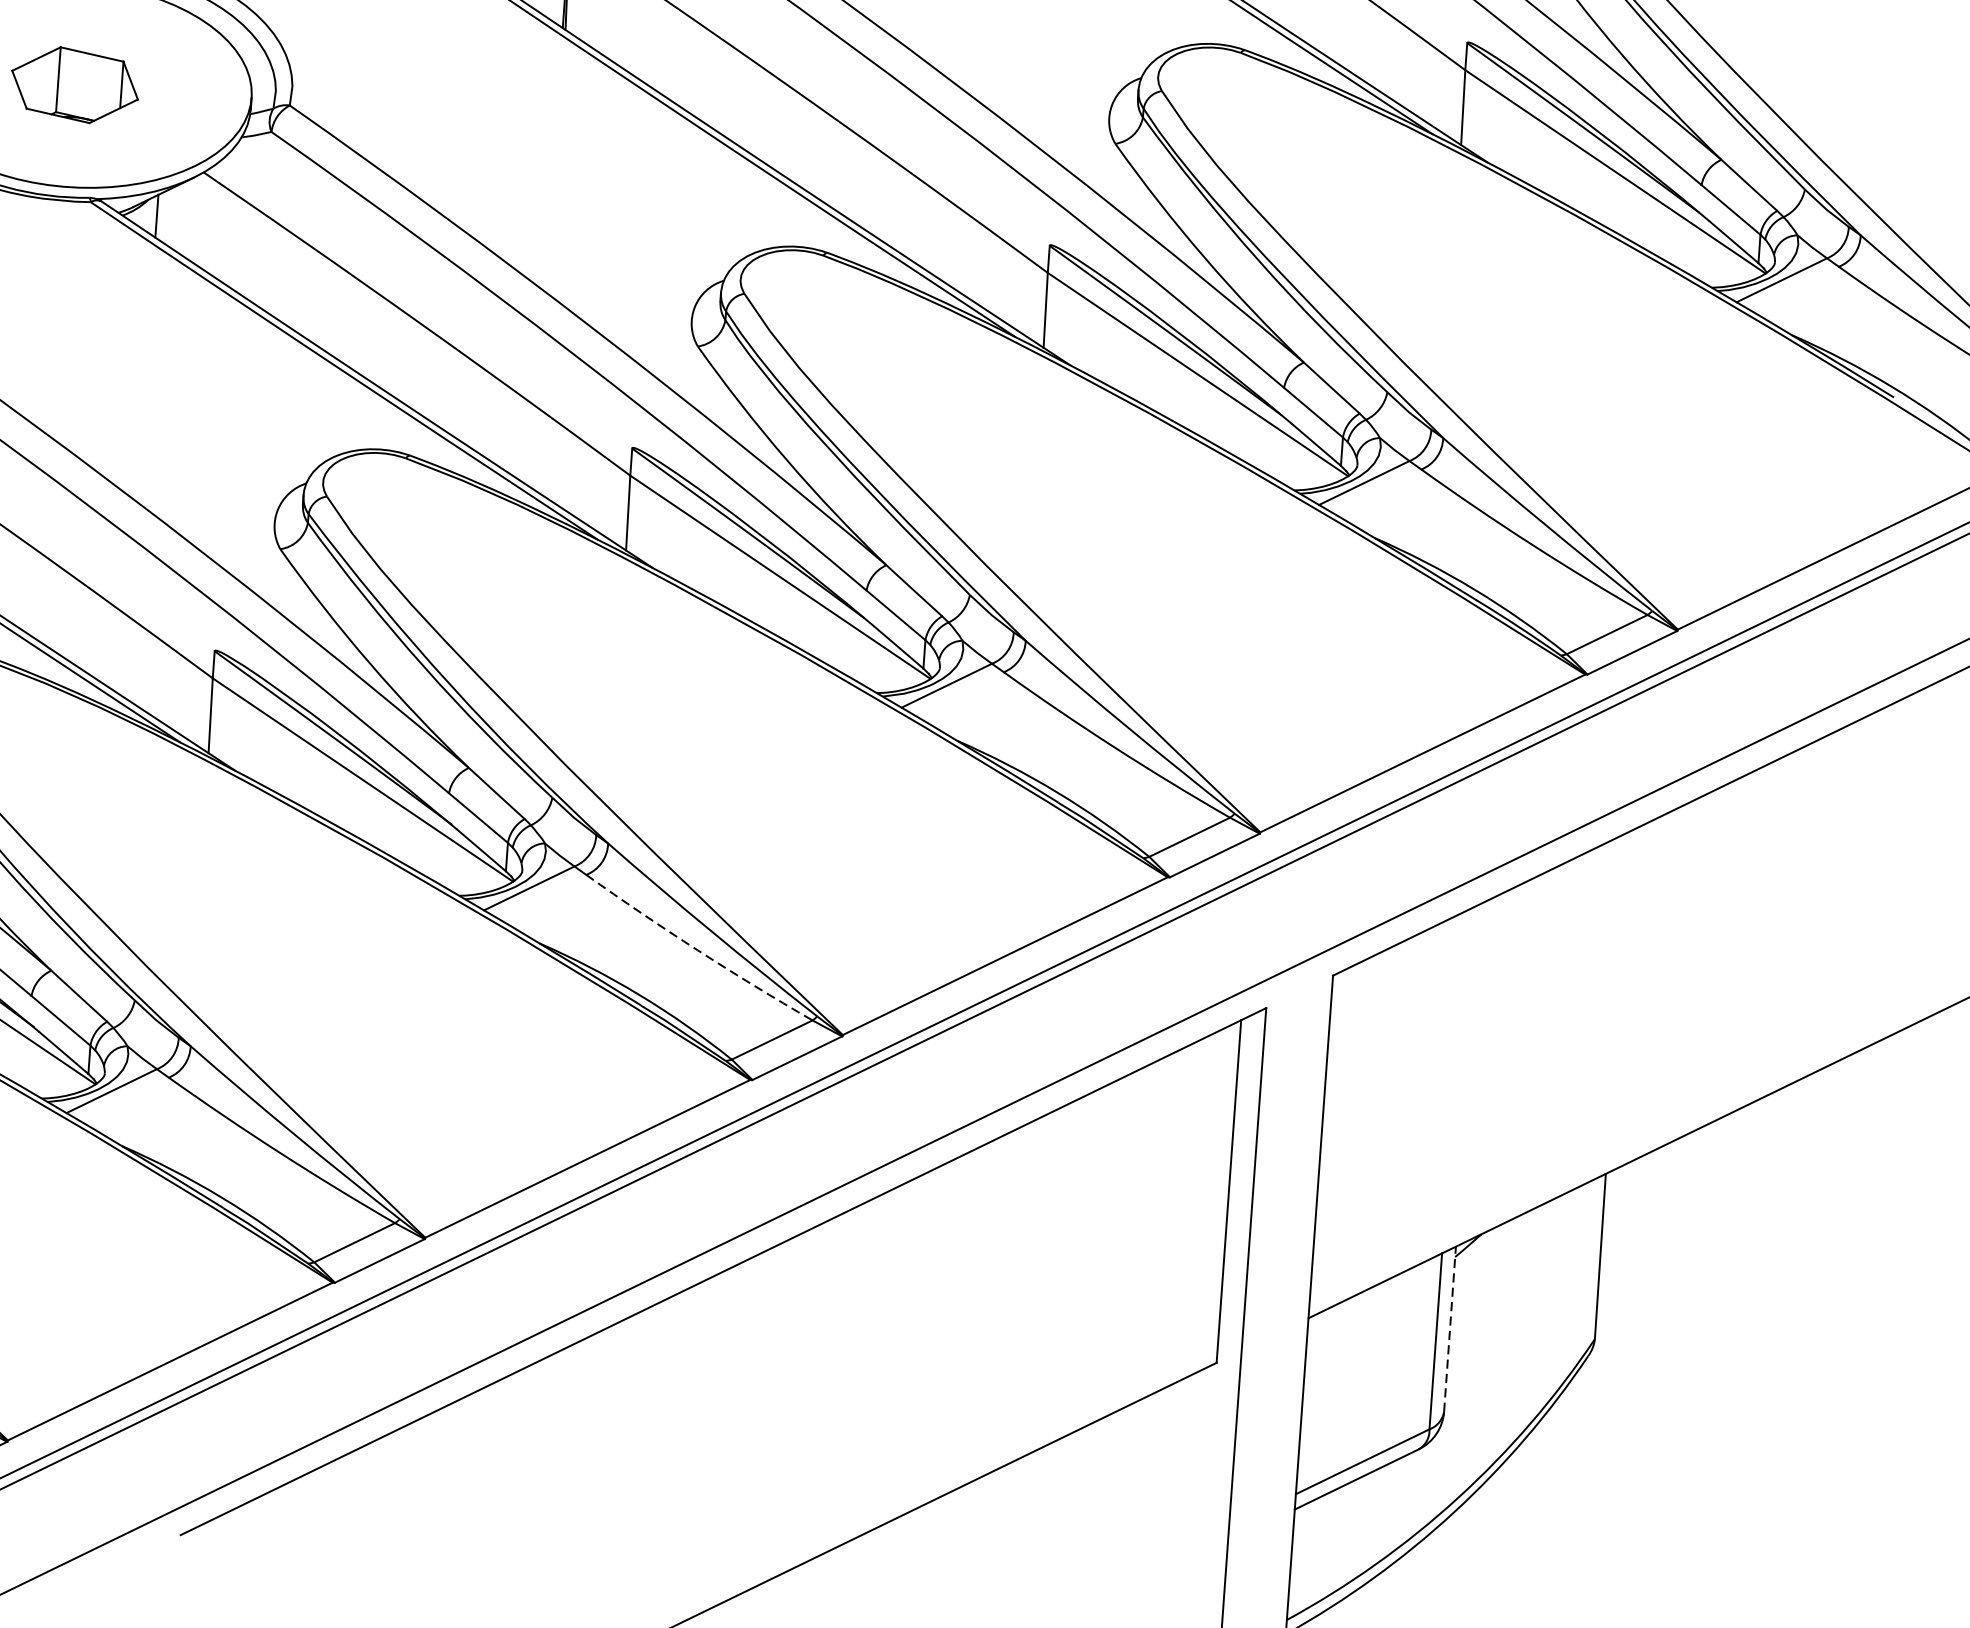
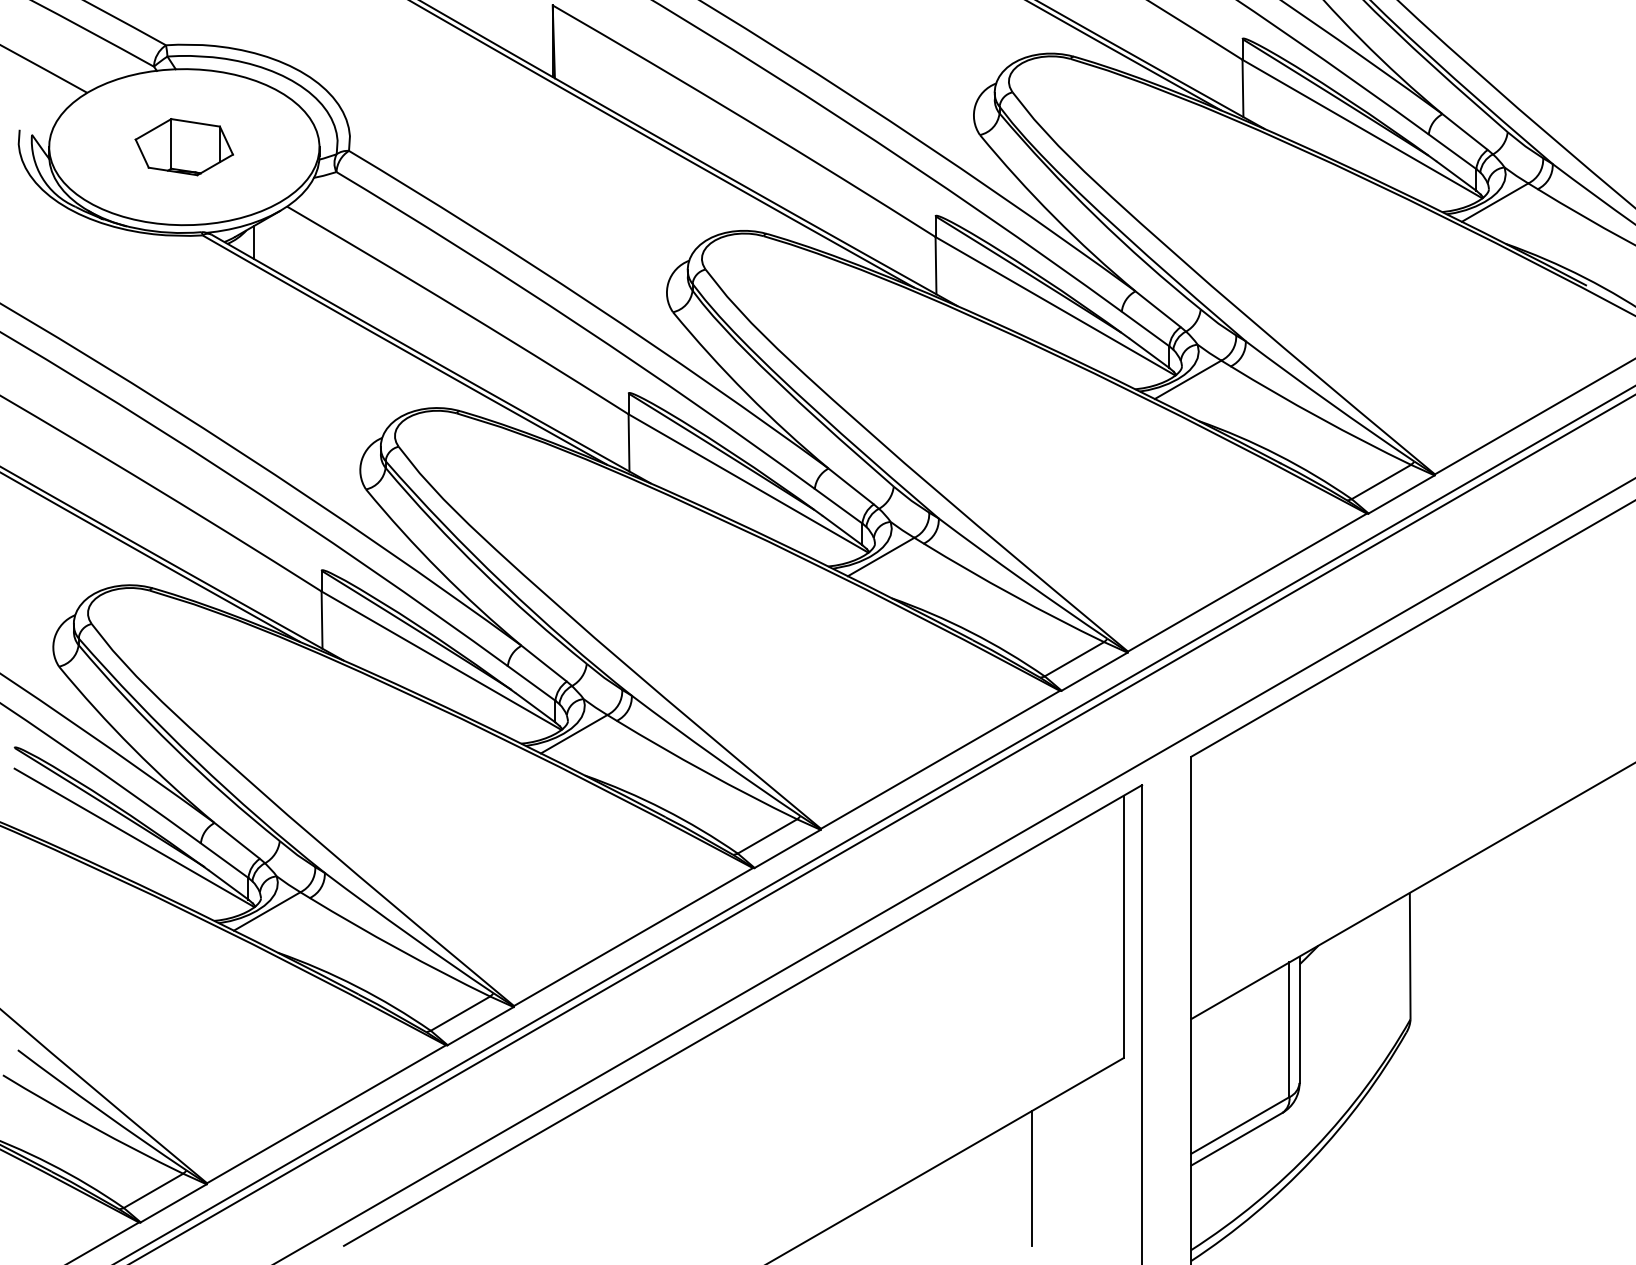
arc: (697, 950) -> (705, 772), dashed -> solid
line: (1449, 1328) -> (1299, 1019), dashed -> solid
line: (1084, 1511) -> (1031, 1178), added

